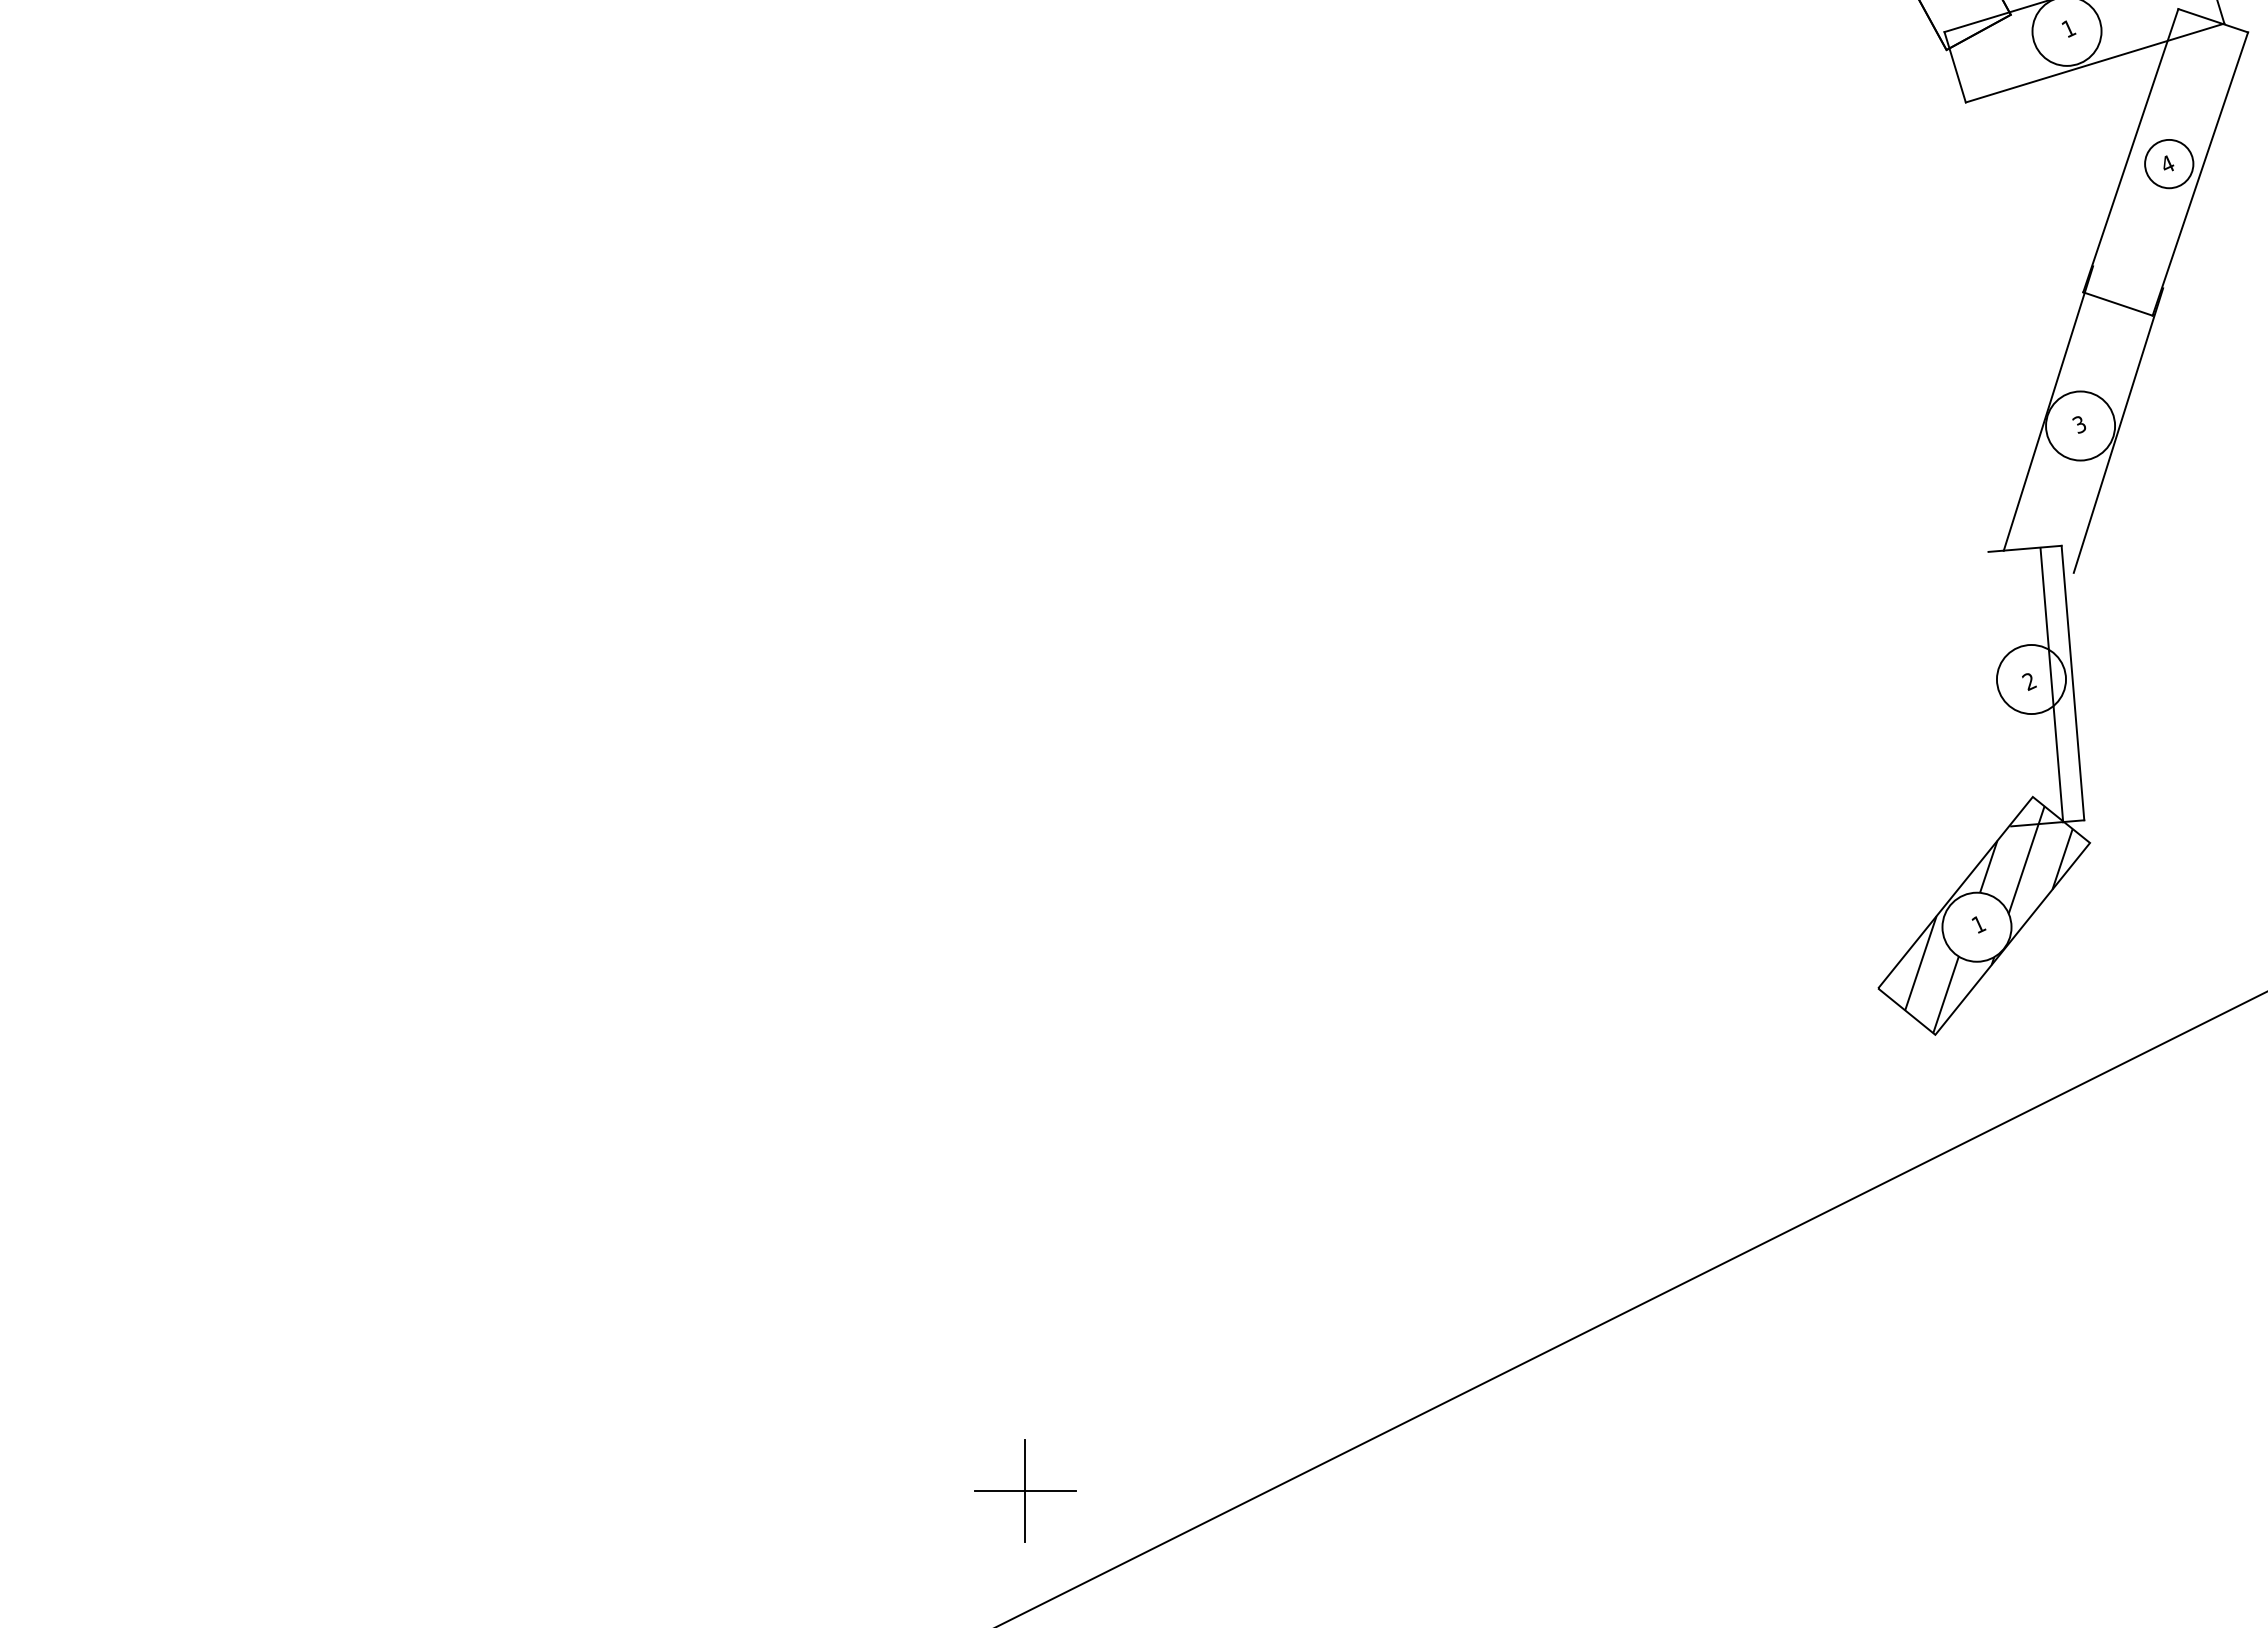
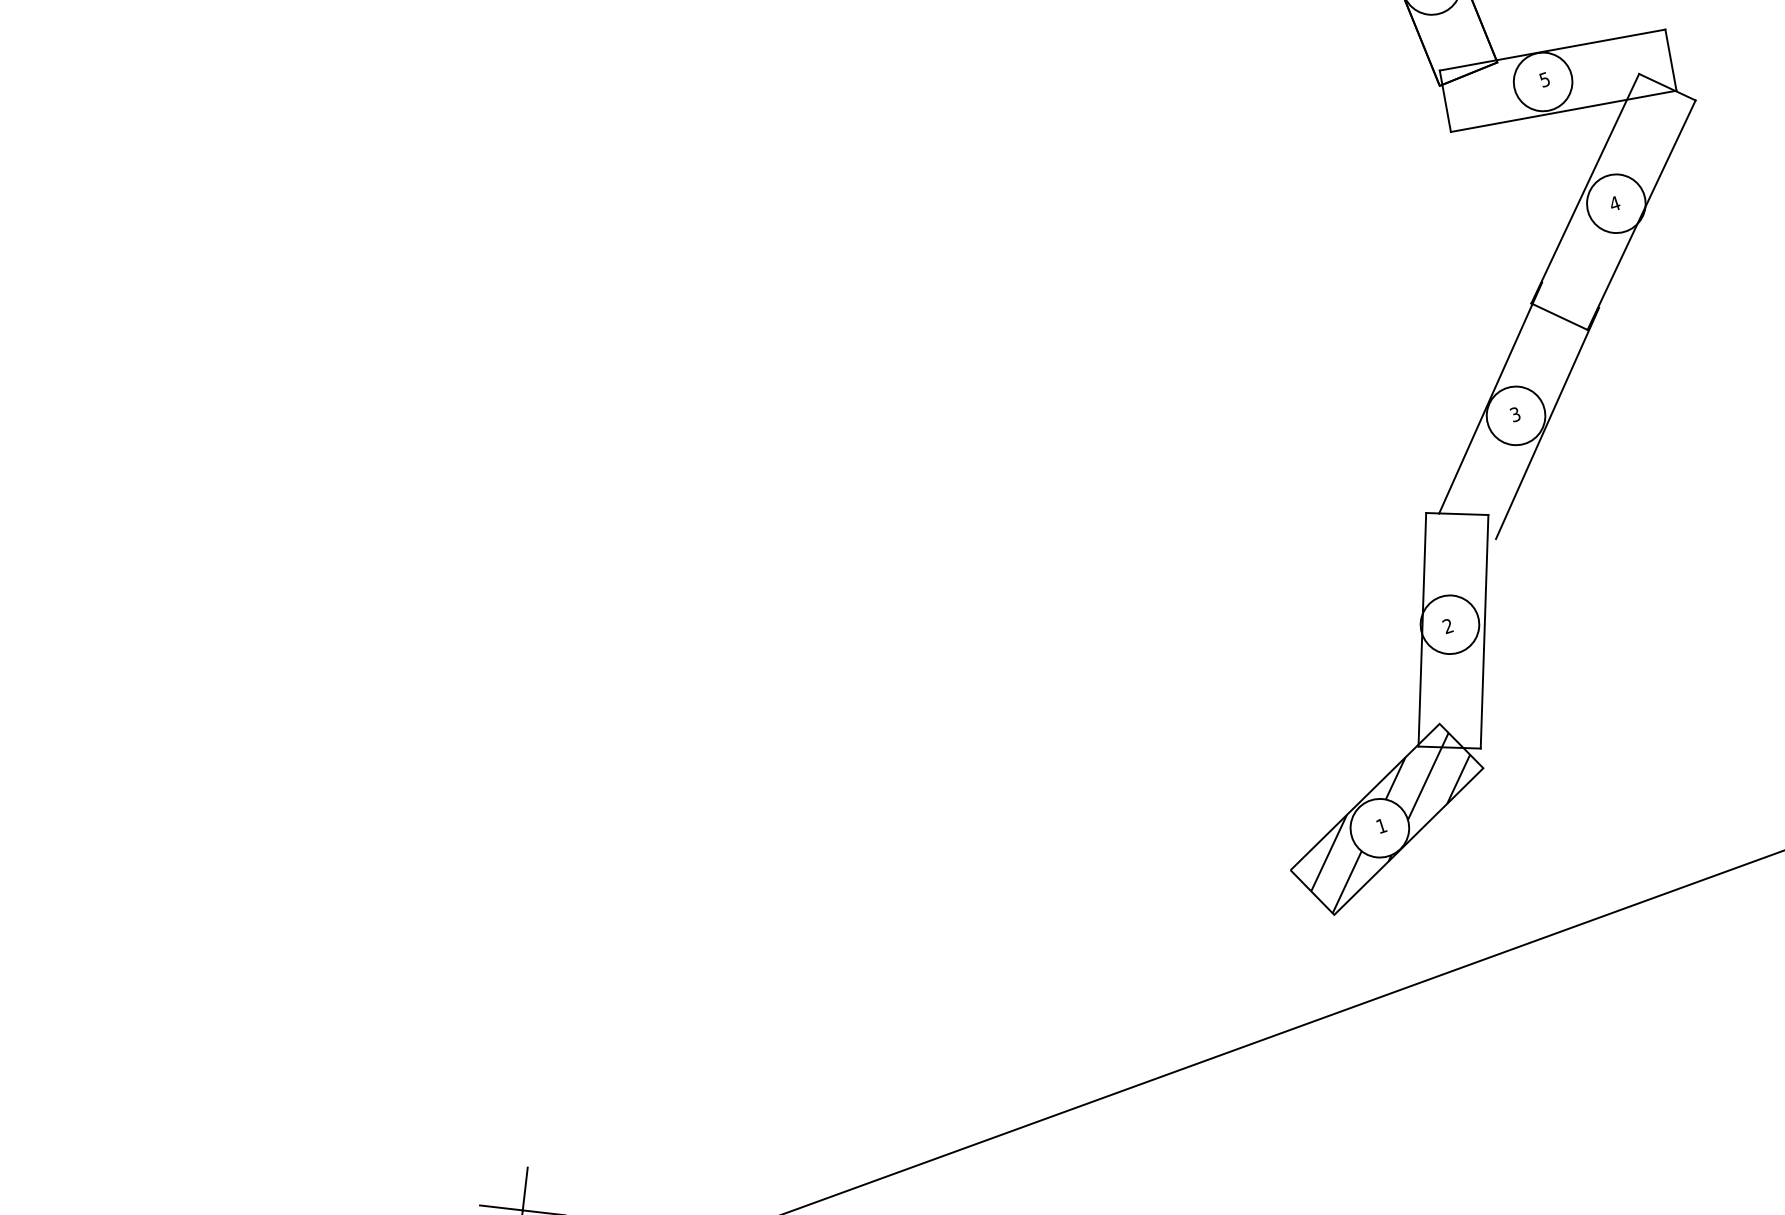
text: (2068, 28) -> (1544, 79), 1 -> 5
circle: (2168, 163) -> (1615, 203), size x1.43
line: (2051, 684) -> (1422, 629), moved

